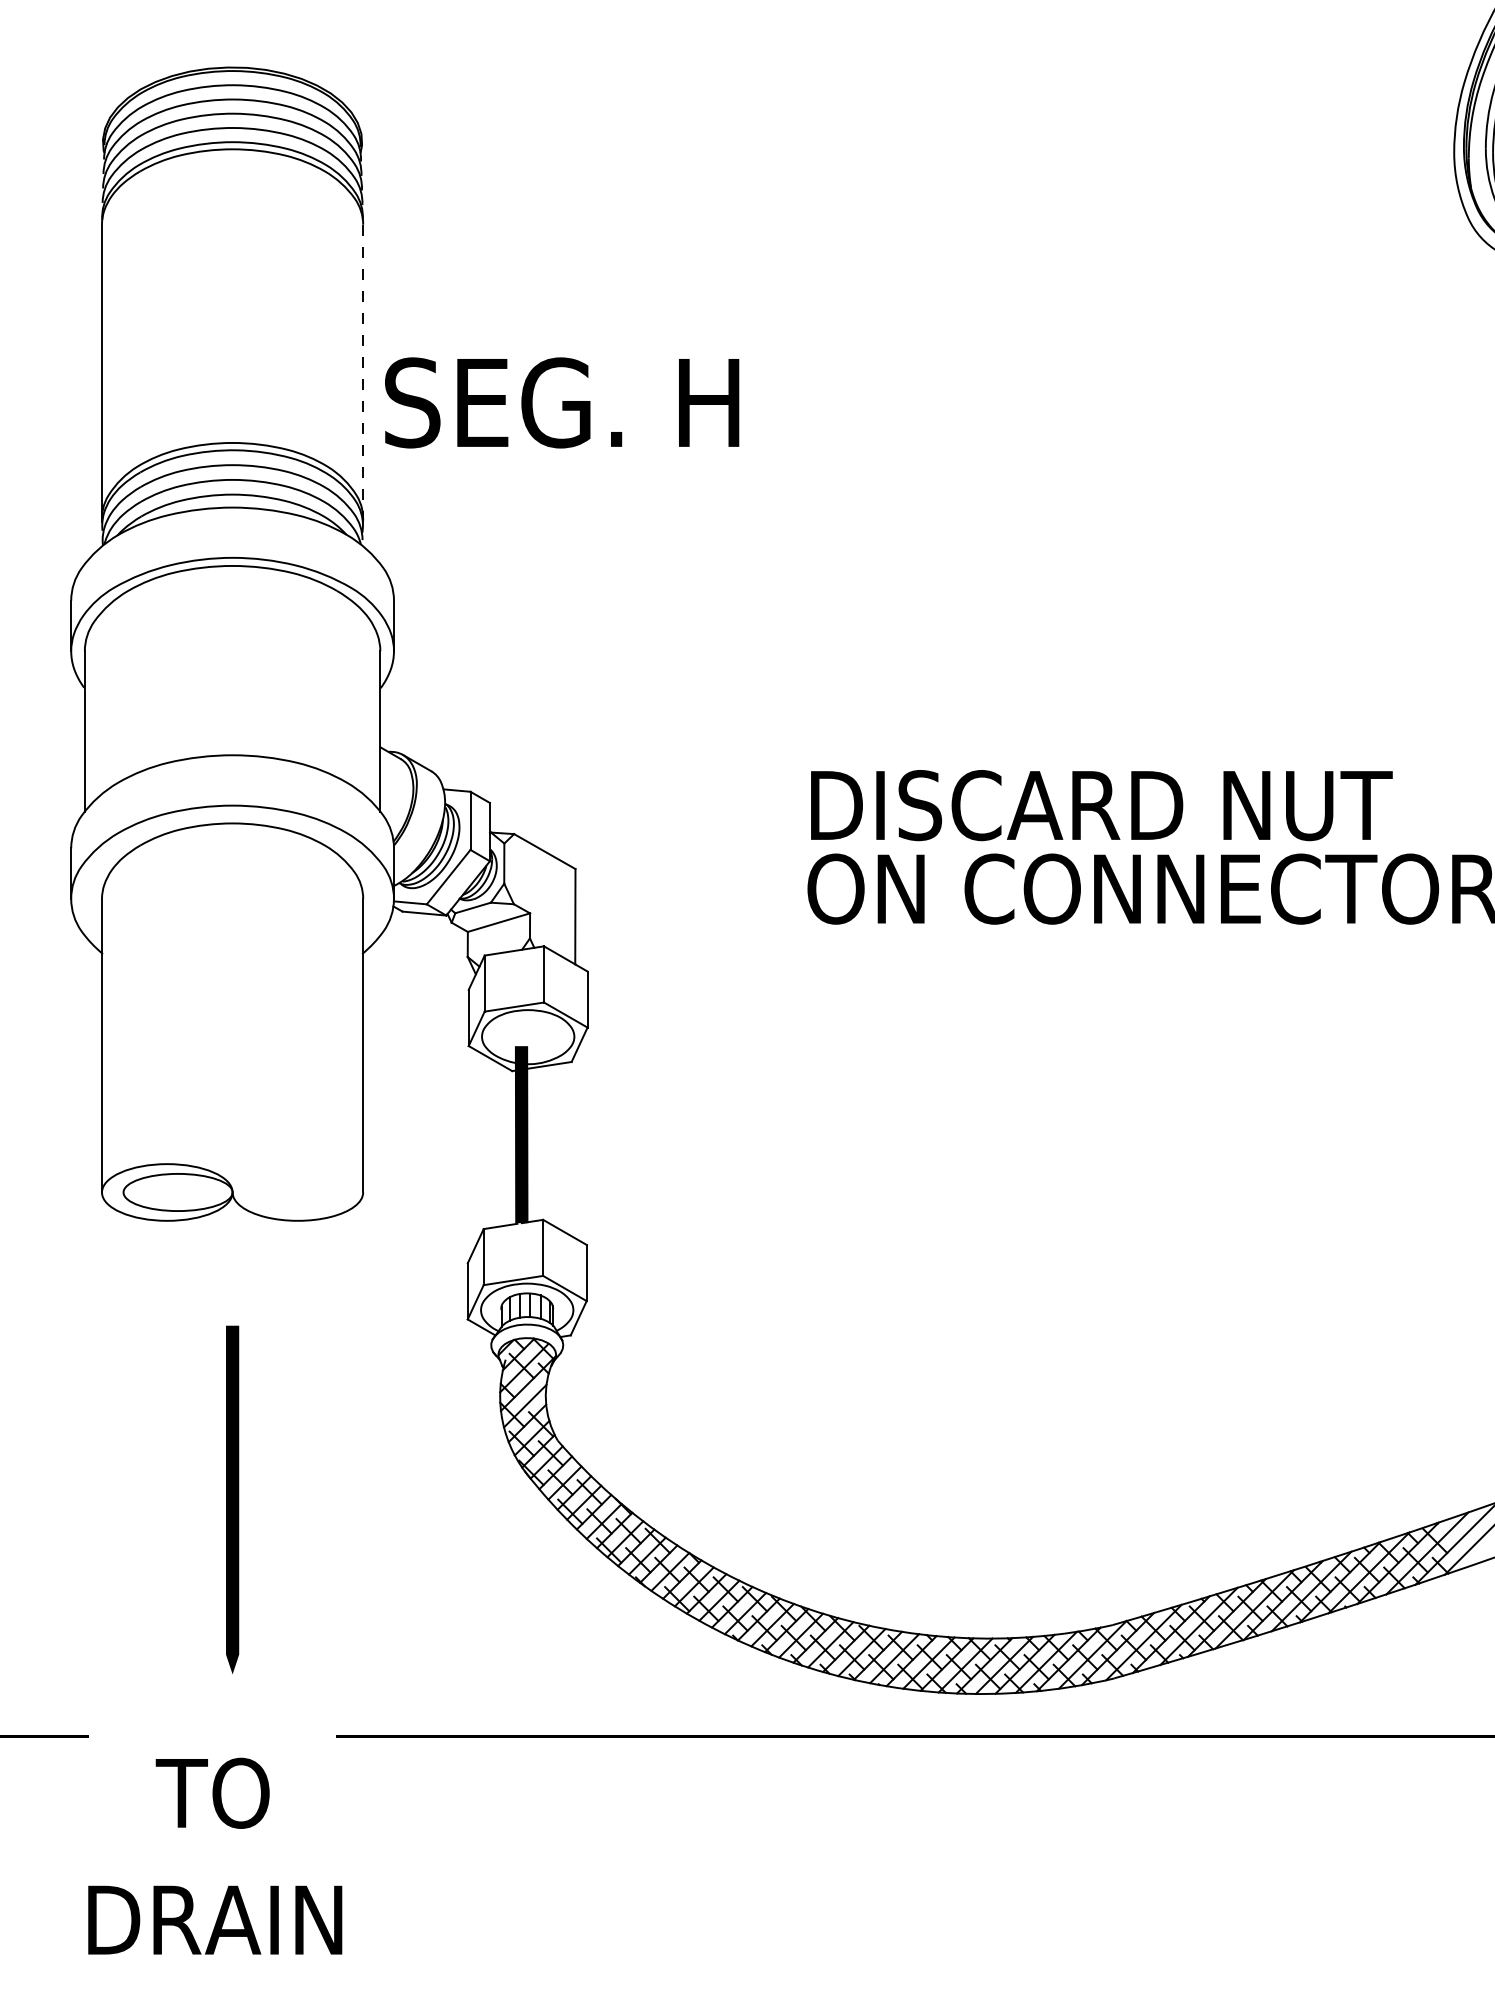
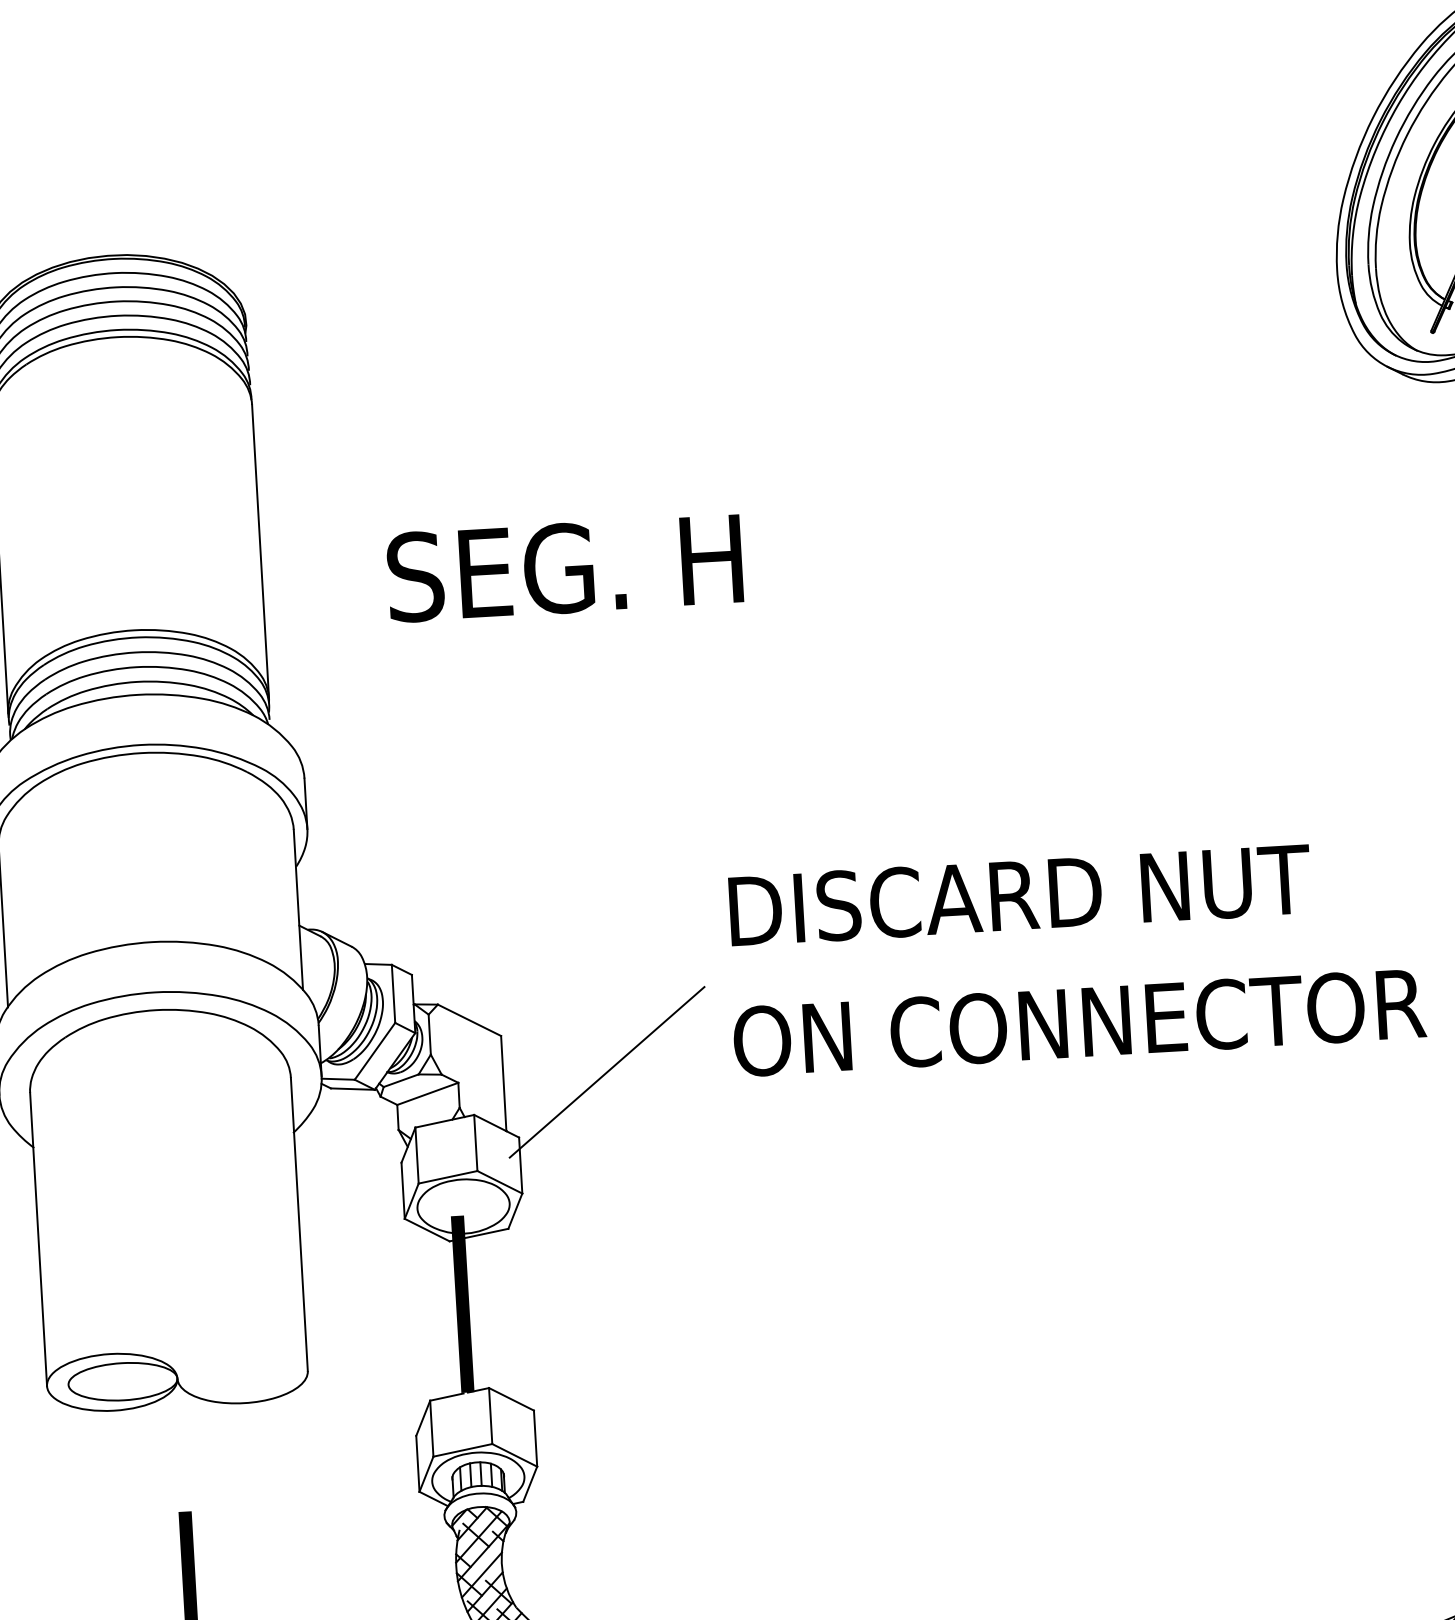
line: (363, 371) -> (260, 551), dashed -> solid
text: (562, 402) -> (565, 567), moved
text: (1101, 805) -> (1019, 895), moved
line: (679, 910) -> (607, 1071), added

